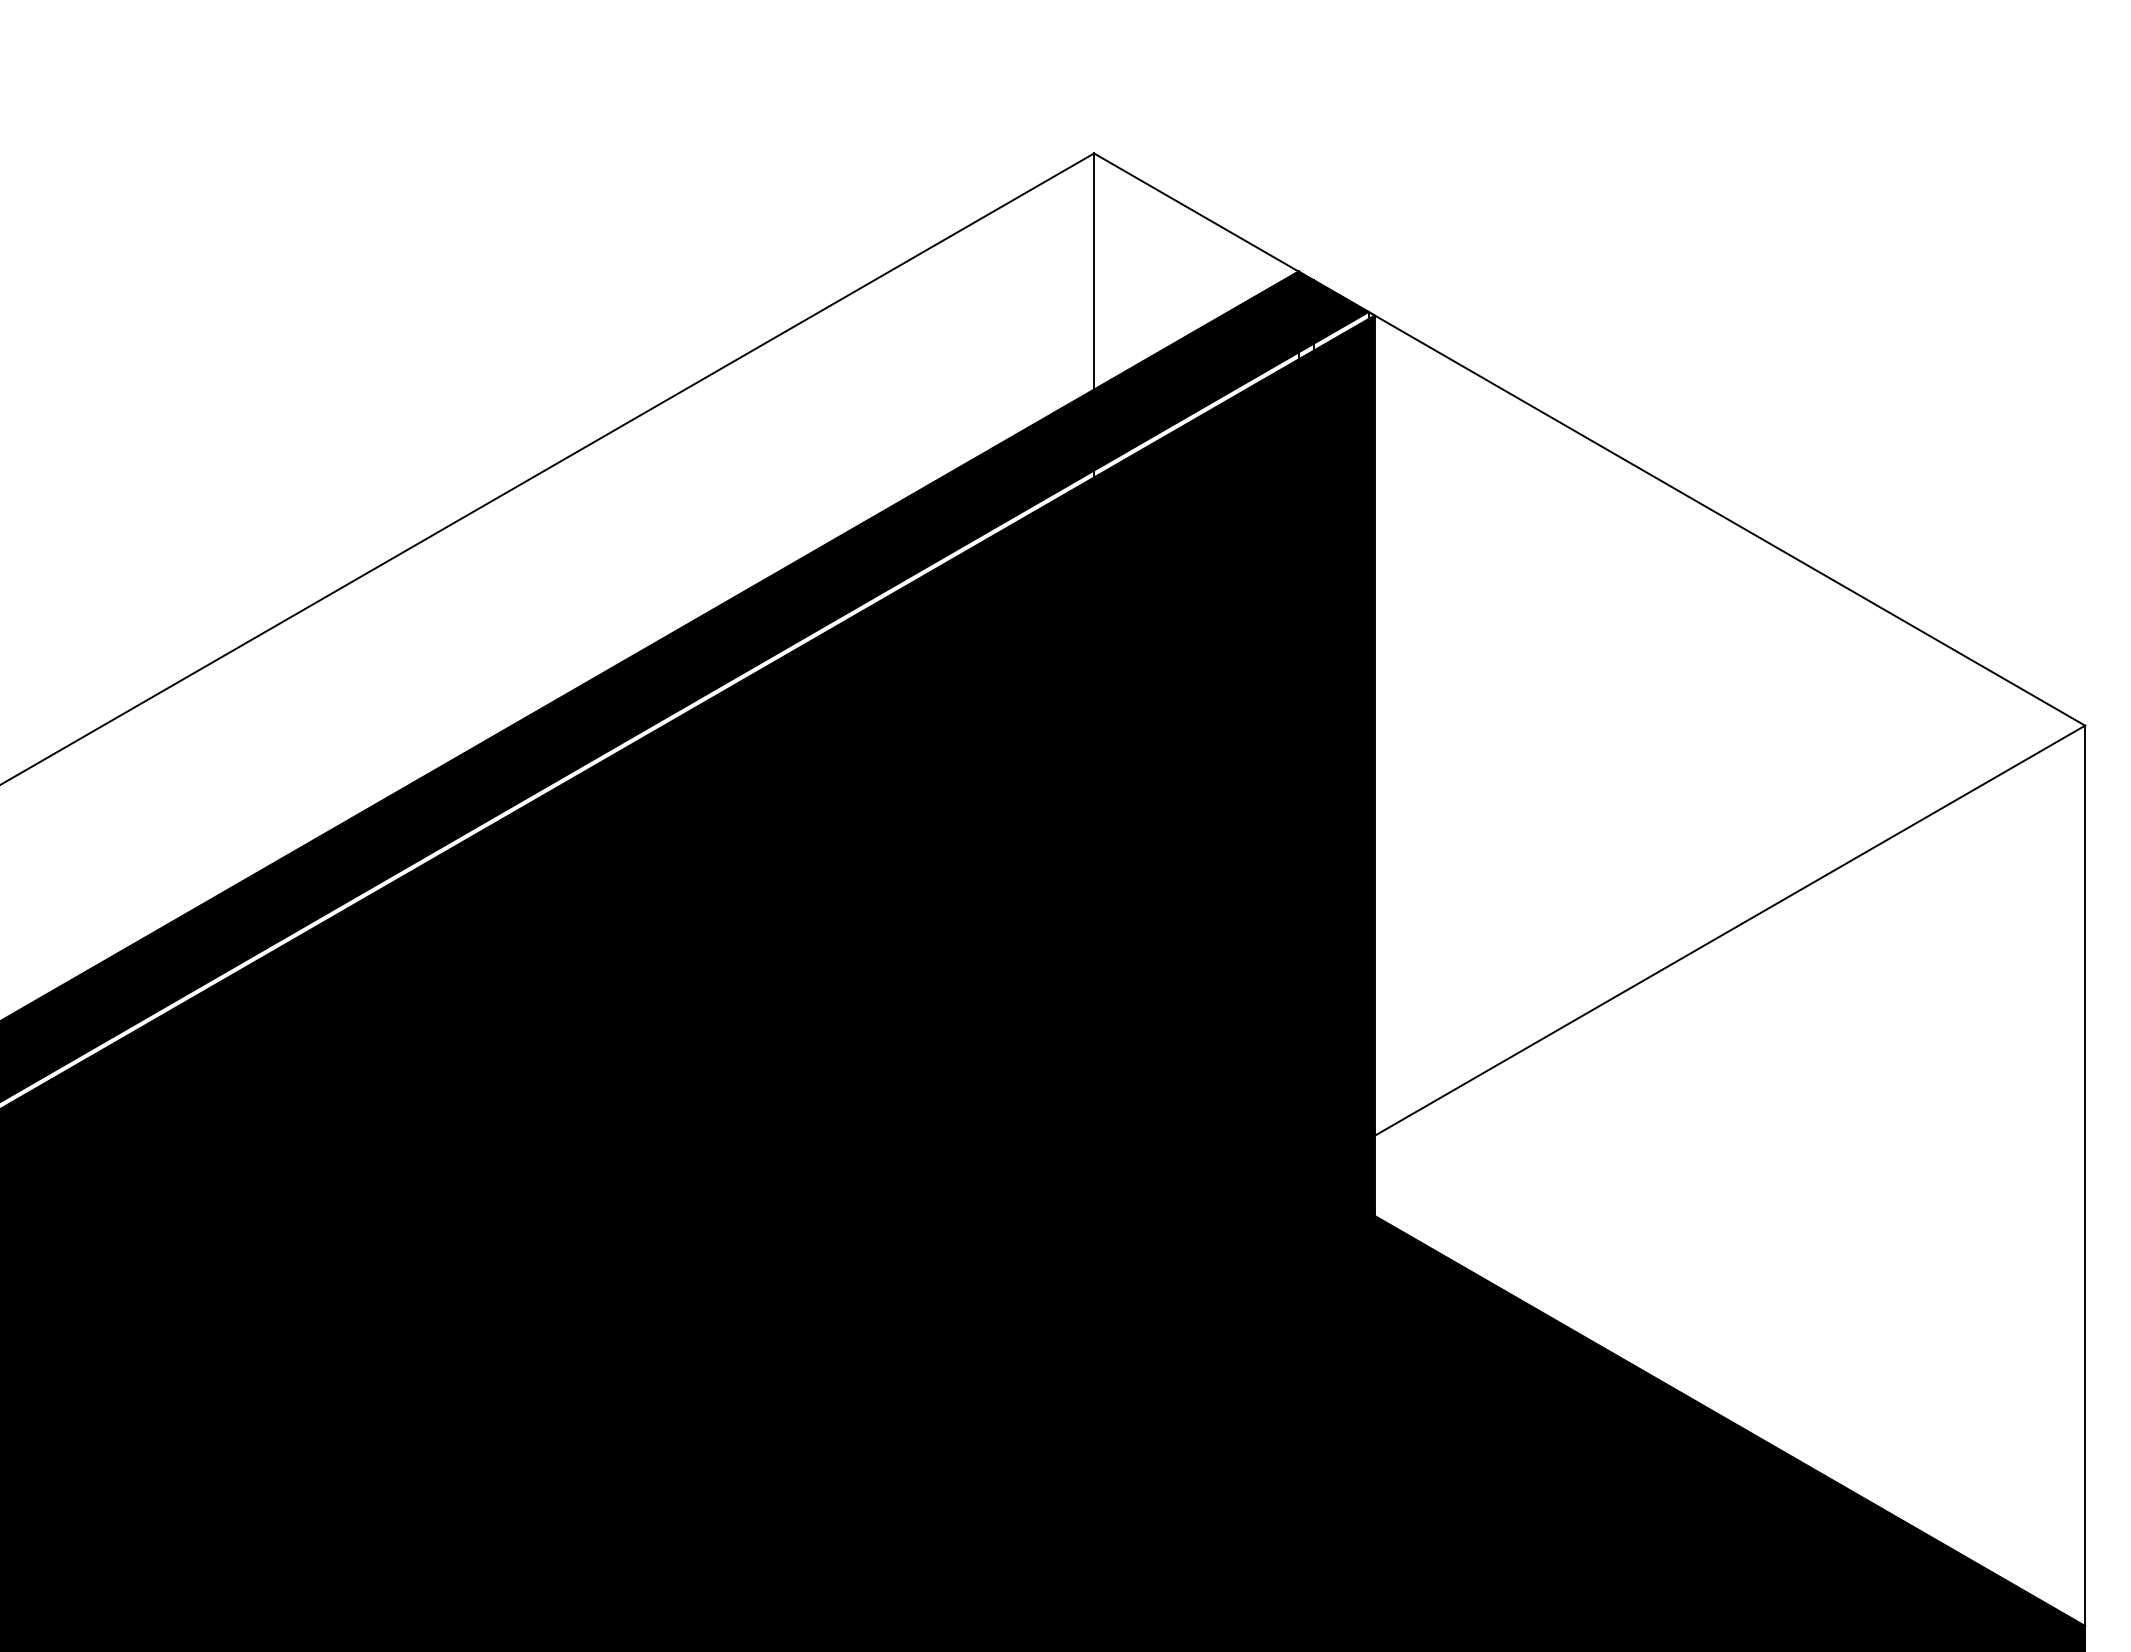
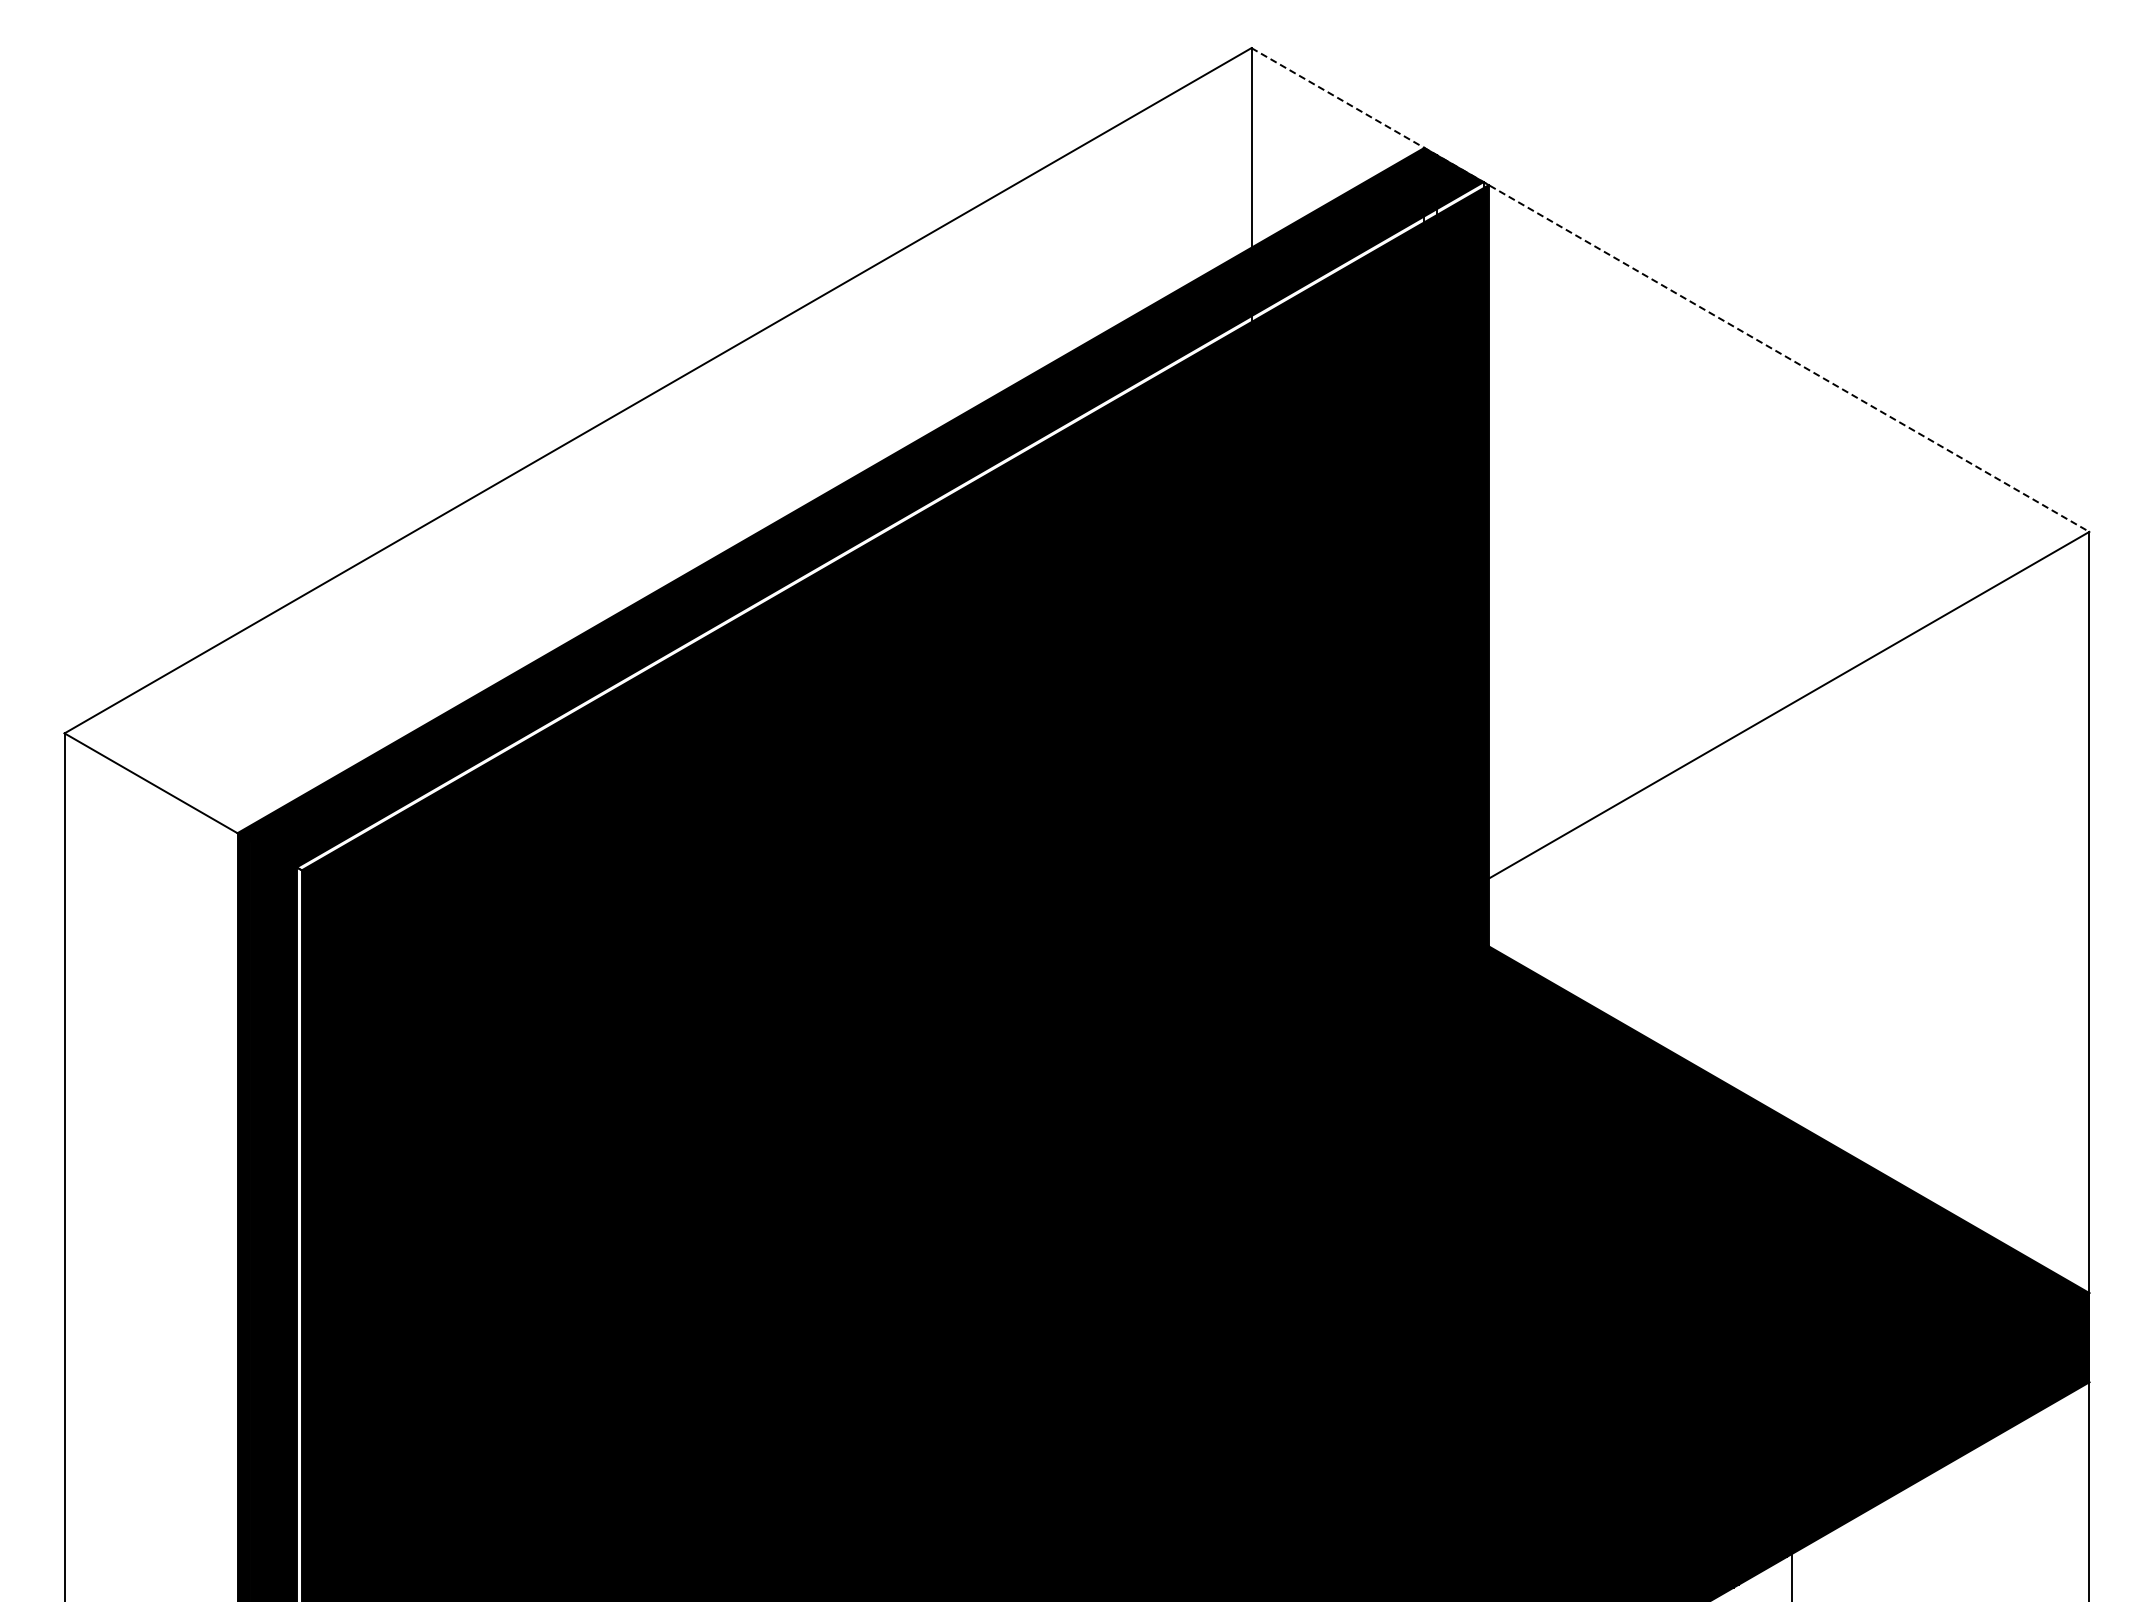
line: (1589, 440) -> (1670, 290), solid -> dashed

